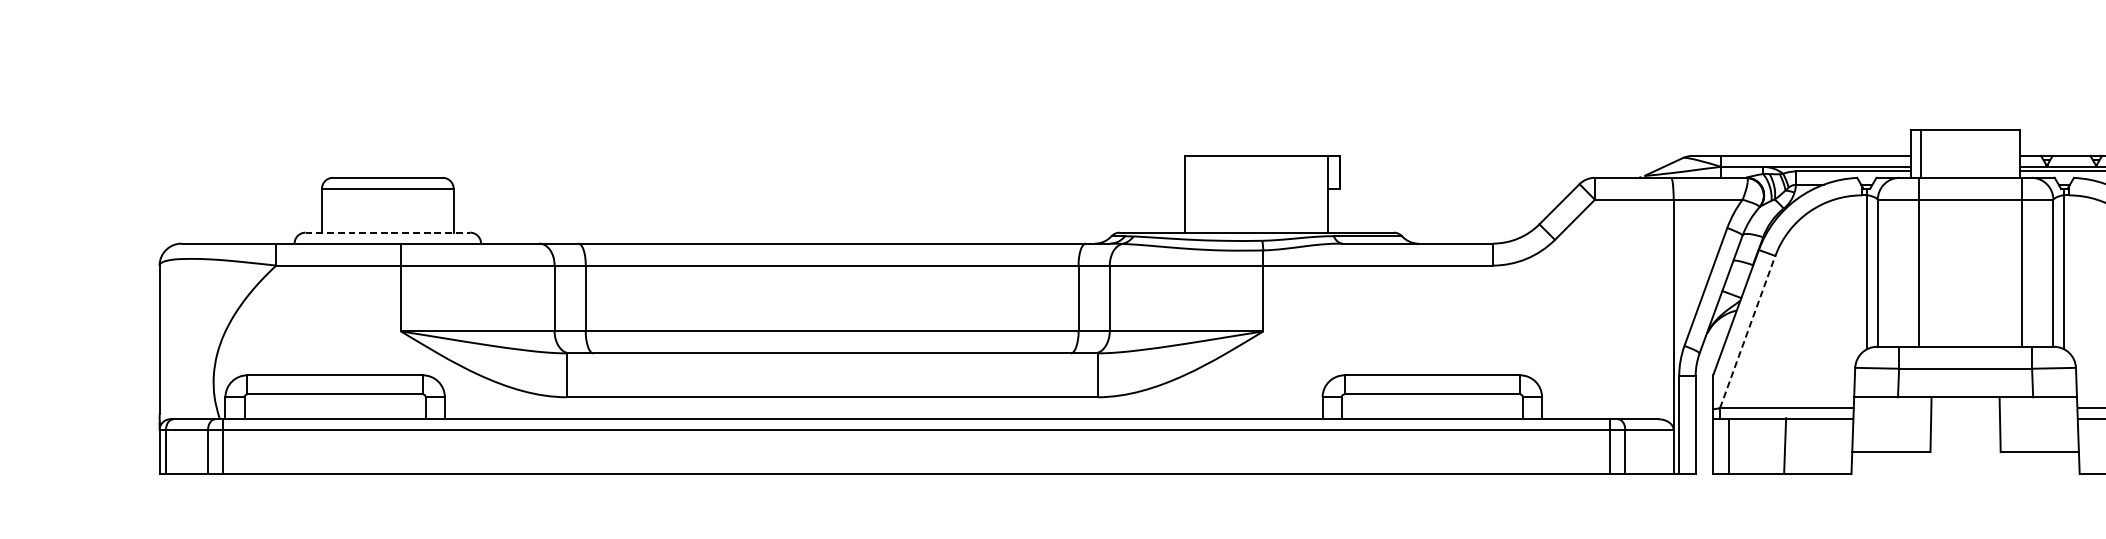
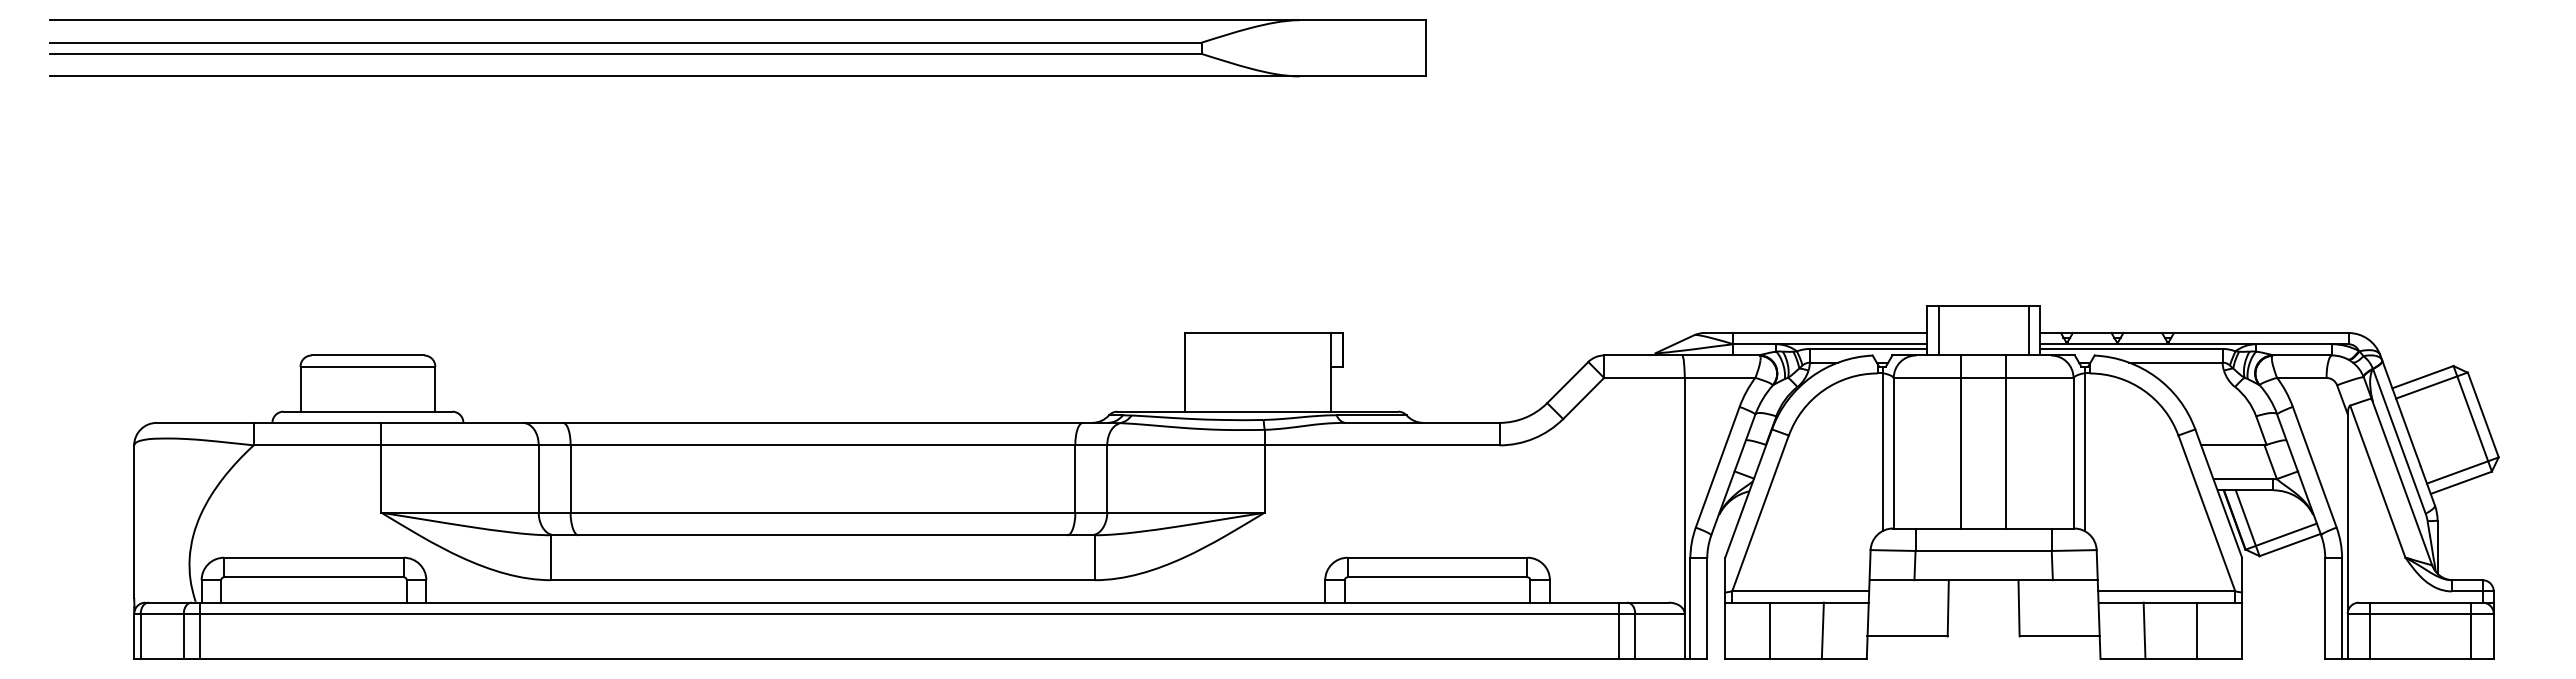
line: (2009, 153) -> (2028, 330), added
line: (388, 232) -> (368, 411), dashed -> solid
line: (1919, 261) -> (1961, 441), moved
line: (2022, 261) -> (2006, 441), moved
line: (1747, 332) -> (1760, 513), dashed -> solid
line: (1784, 445) -> (1822, 630), moved
line: (1729, 446) -> (1770, 630), moved

